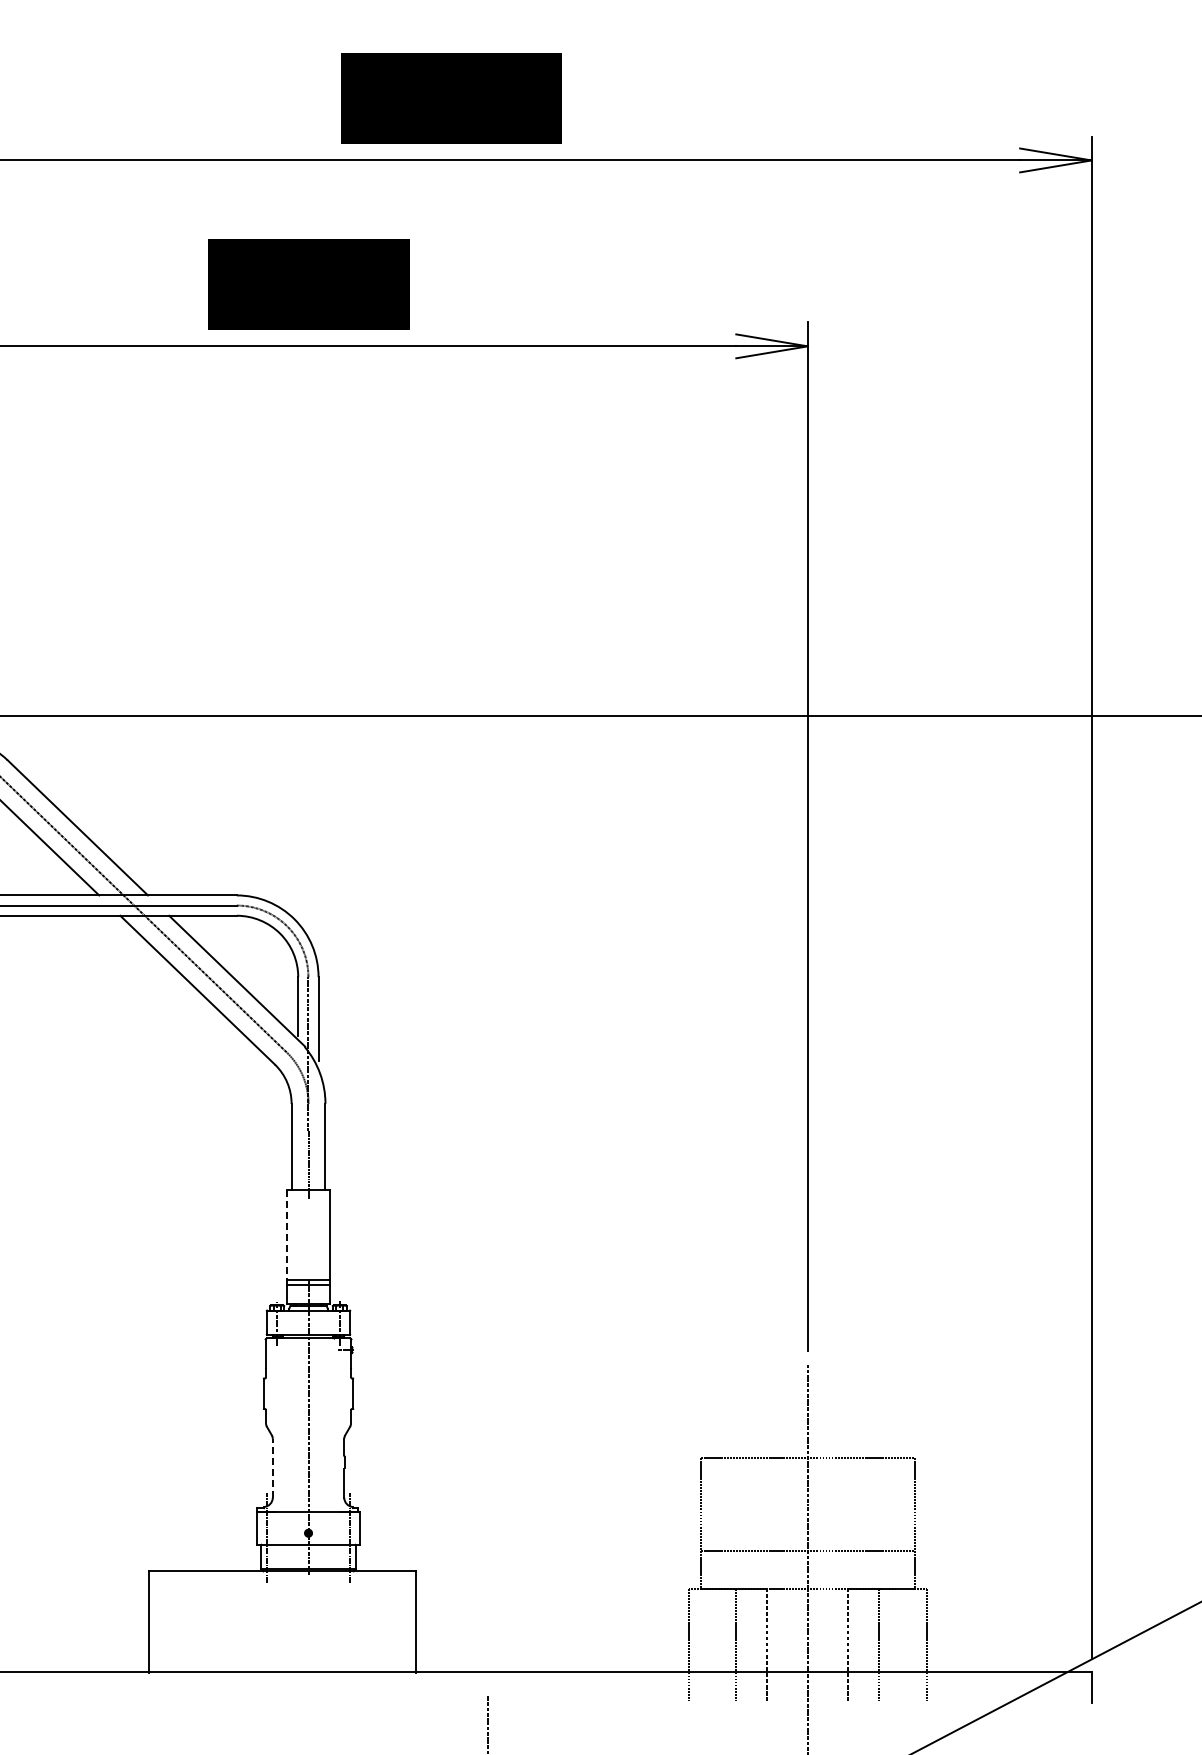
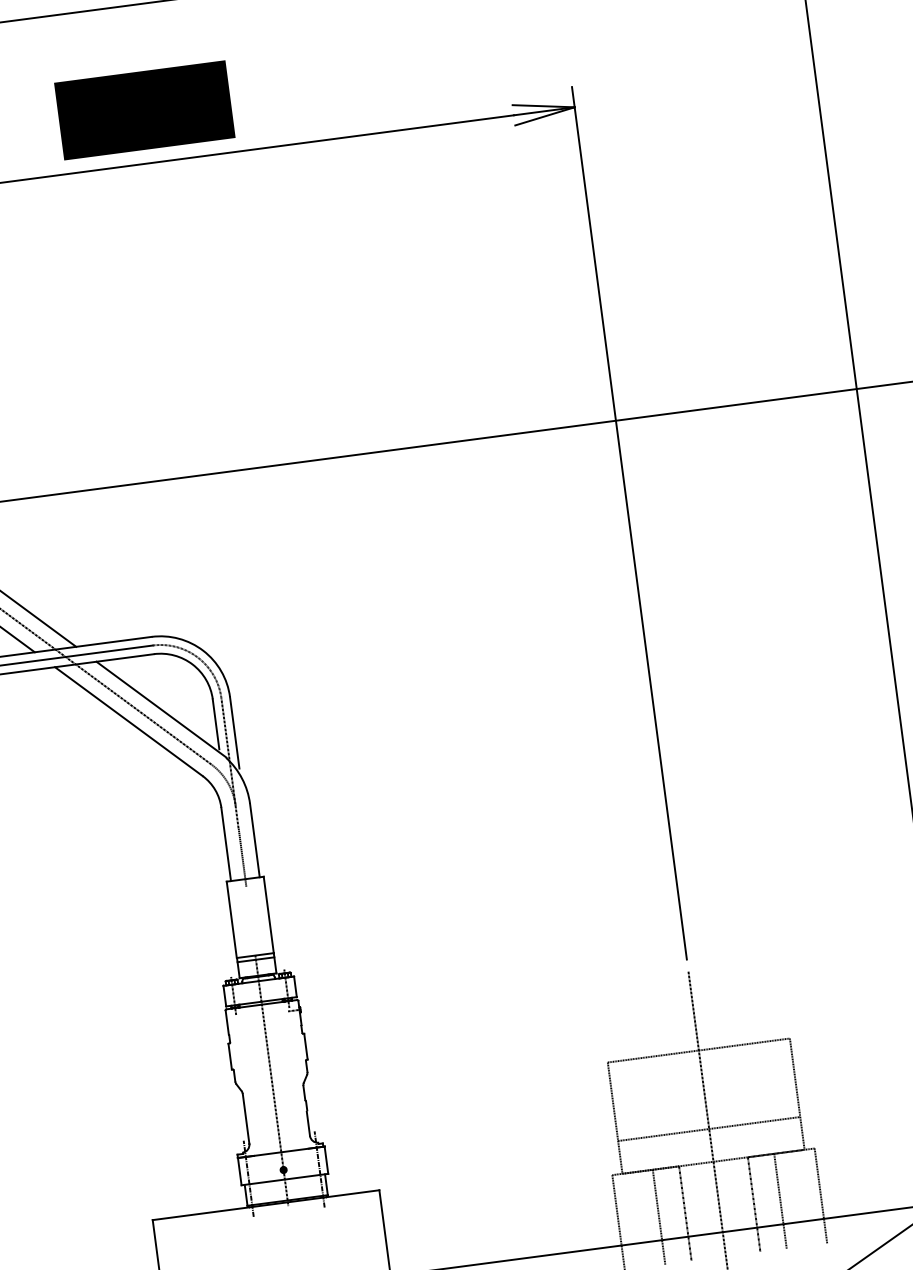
line: (286, 1235) -> (231, 919), dashed -> solid
line: (272, 1467) -> (245, 1118), dashed -> solid

